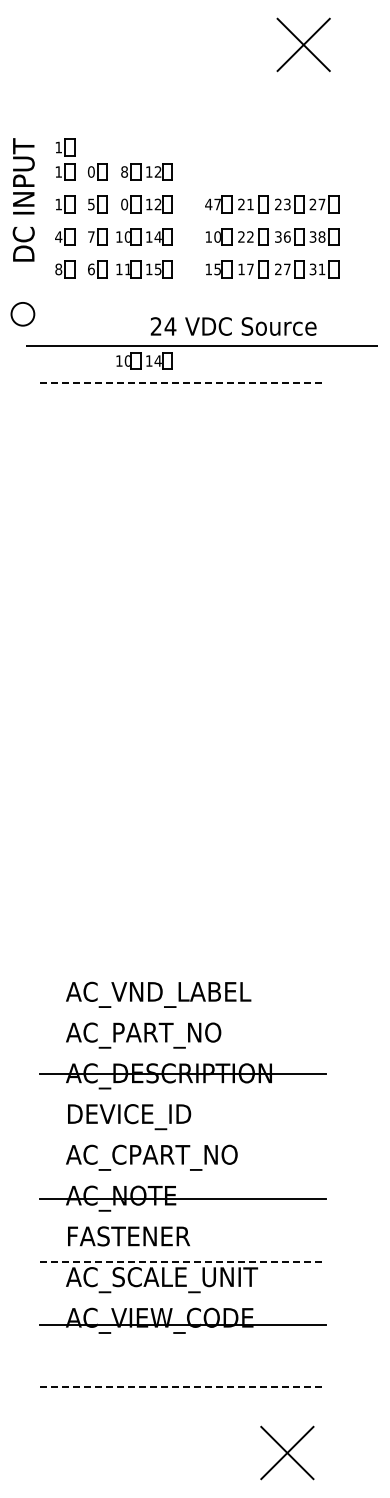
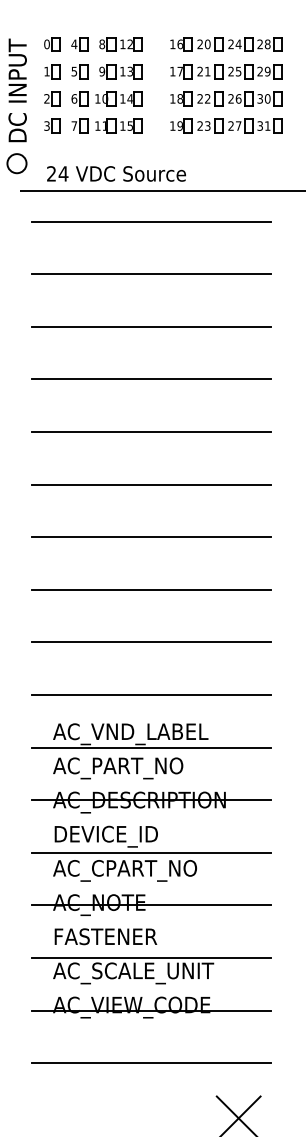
part: (65, 147) -> (52, 23), removed
text: (58, 171) -> (46, 43), 1 -> 0
text: (91, 171) -> (74, 43), 0 -> 4
part: (272, 171) -> (226, 43), added
text: (23, 199) -> (17, 90), moved
text: (287, 203) -> (238, 70), 23 -> 25
text: (124, 204) -> (102, 71), 0 -> 9
text: (157, 204) -> (129, 71), 12 -> 13
text: (208, 204) -> (172, 71), 47 -> 17
text: (321, 204) -> (267, 71), 27 -> 29
text: (58, 236) -> (46, 98), 4 -> 2
text: (91, 236) -> (74, 98), 7 -> 6
text: (217, 236) -> (180, 98), 10 -> 18
text: (321, 236) -> (267, 98), 38 -> 30
text: (278, 237) -> (231, 99), 36 -> 26
text: (217, 268) -> (180, 125), 15 -> 19
text: (58, 269) -> (46, 126), 8 -> 3
text: (91, 269) -> (74, 126), 6 -> 7
text: (245, 269) -> (203, 126), 17 -> 23
text: (233, 326) -> (116, 173), moved
part: (144, 360) -> (118, 202), removed
line: (183, 383) -> (151, 221), dashed -> solid
line: (182, 446) -> (150, 274), added
line: (182, 508) -> (150, 326), added
line: (182, 571) -> (150, 379), added
line: (182, 634) -> (150, 432), added
line: (182, 697) -> (150, 484), added
line: (182, 759) -> (150, 536), added
line: (182, 822) -> (150, 589), added
line: (182, 885) -> (150, 642), added
line: (182, 948) -> (150, 695), added
line: (182, 1010) -> (150, 747), added
line: (182, 1136) -> (150, 853), added
line: (183, 1261) -> (151, 957), dashed -> solid
line: (183, 1387) -> (151, 1063), dashed -> solid

